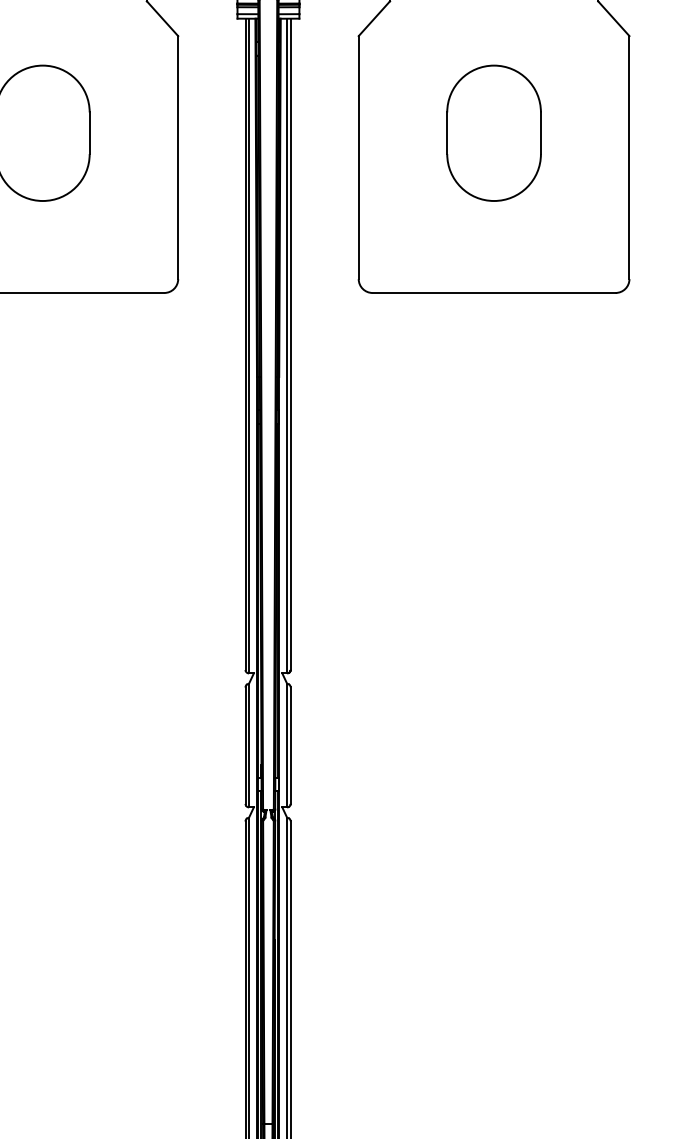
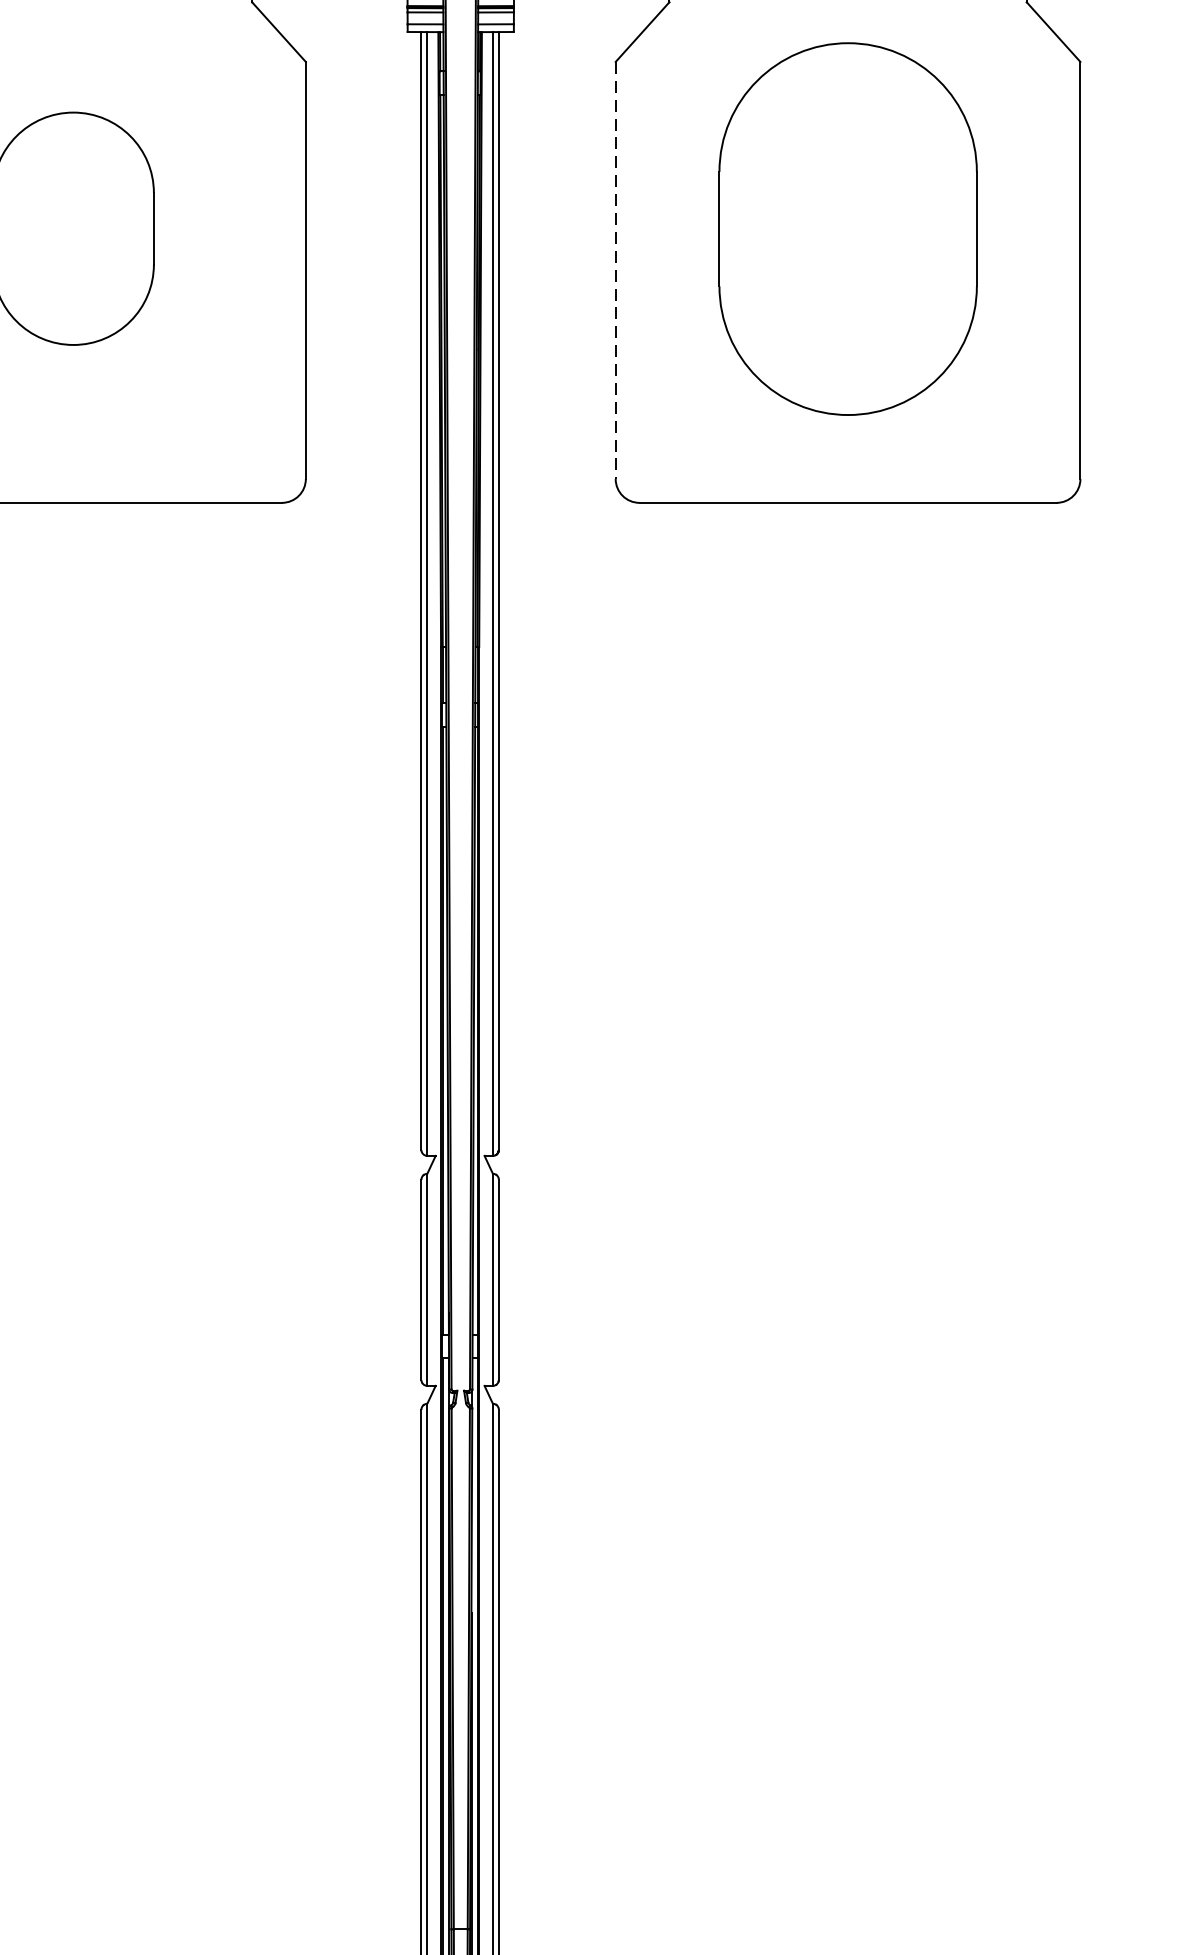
part: (493, 132) -> (847, 227), size x1.6
line: (358, 158) -> (615, 272), solid -> dashed

